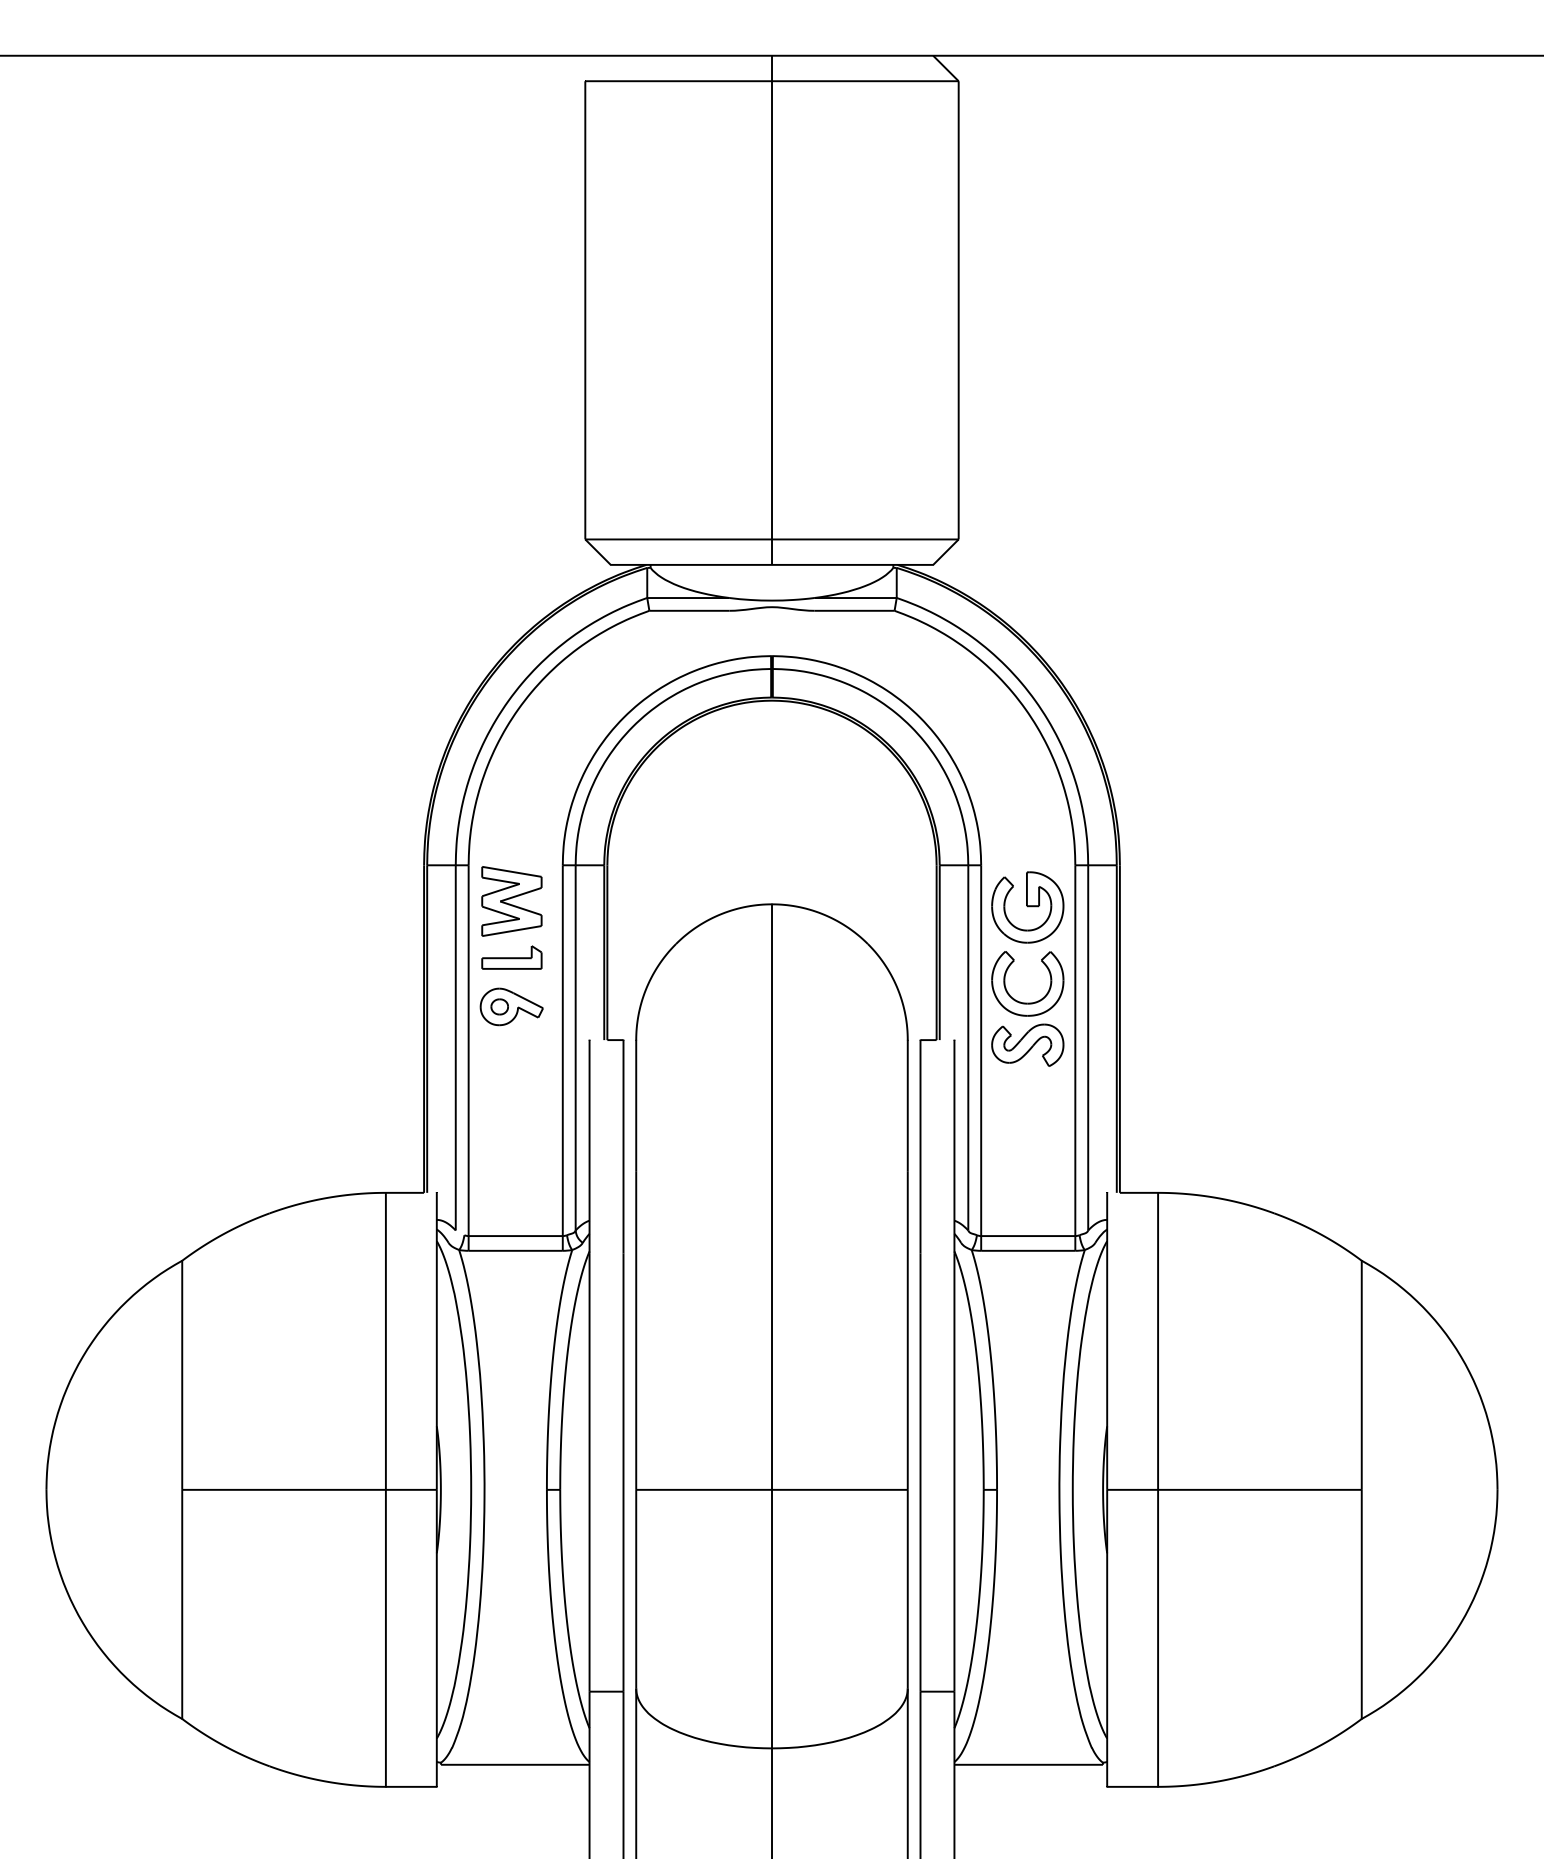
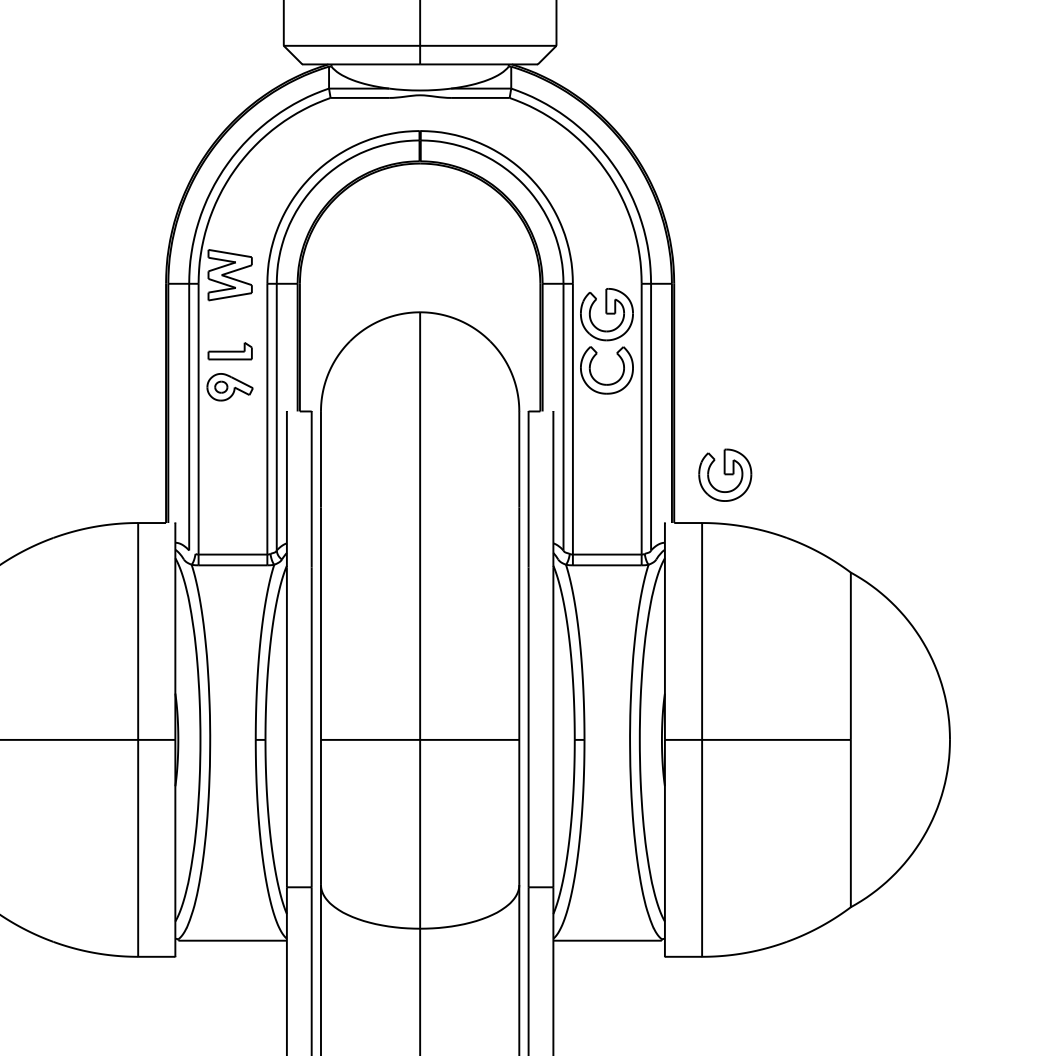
part: (511, 901) -> (229, 275), moved
part: (1027, 1044) -> (606, 414), removed
part: (1189, 1127) -> (725, 475), added

